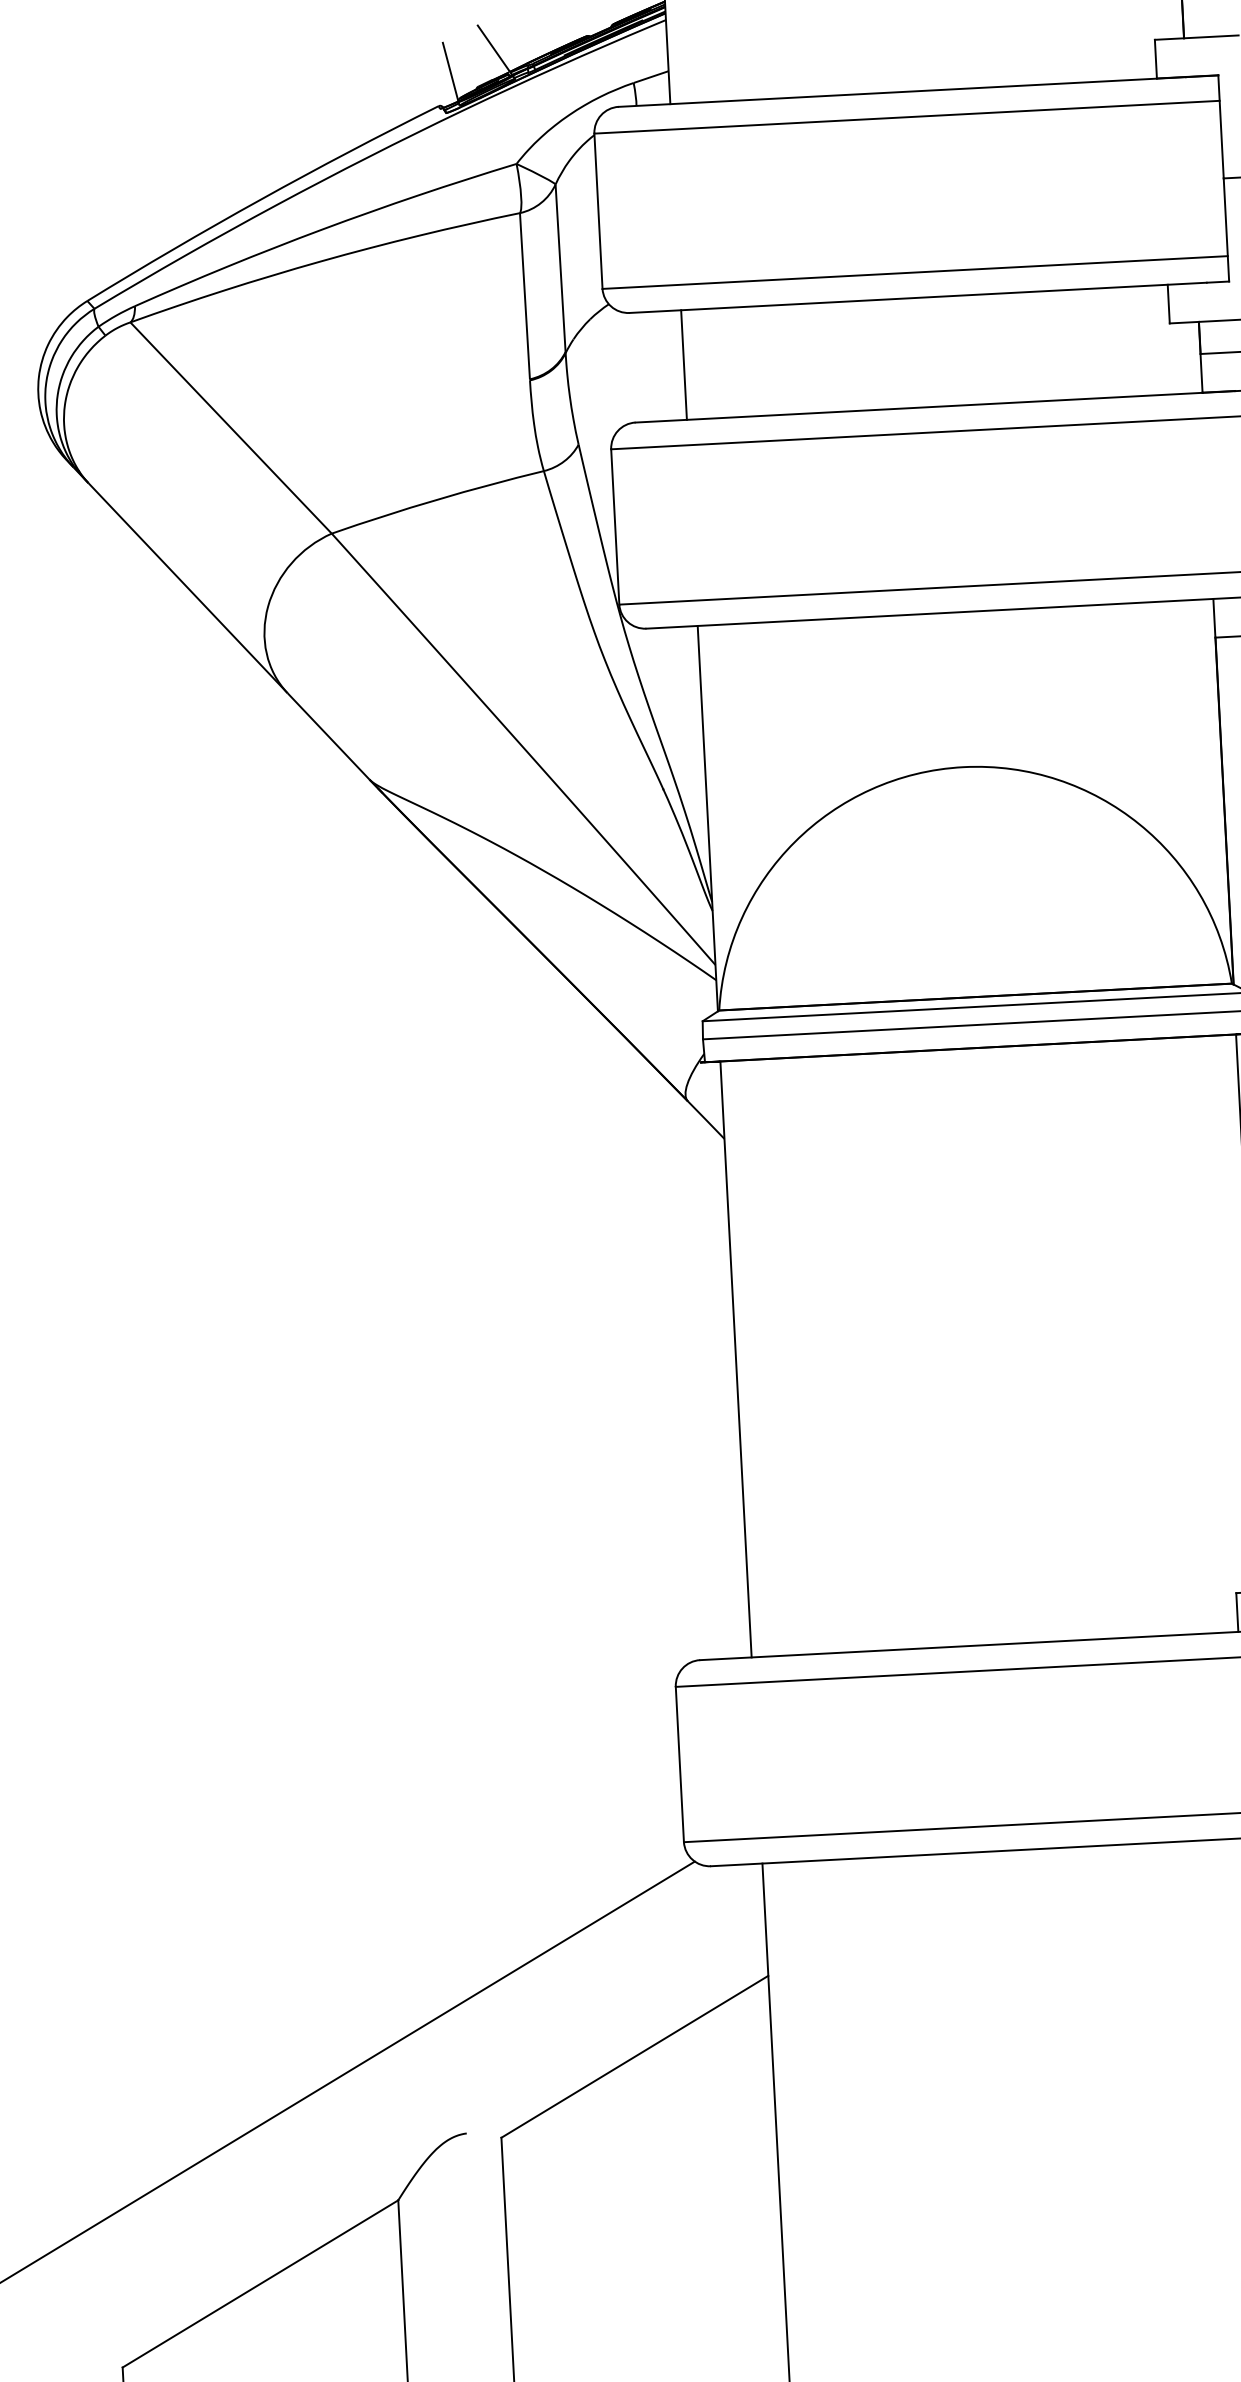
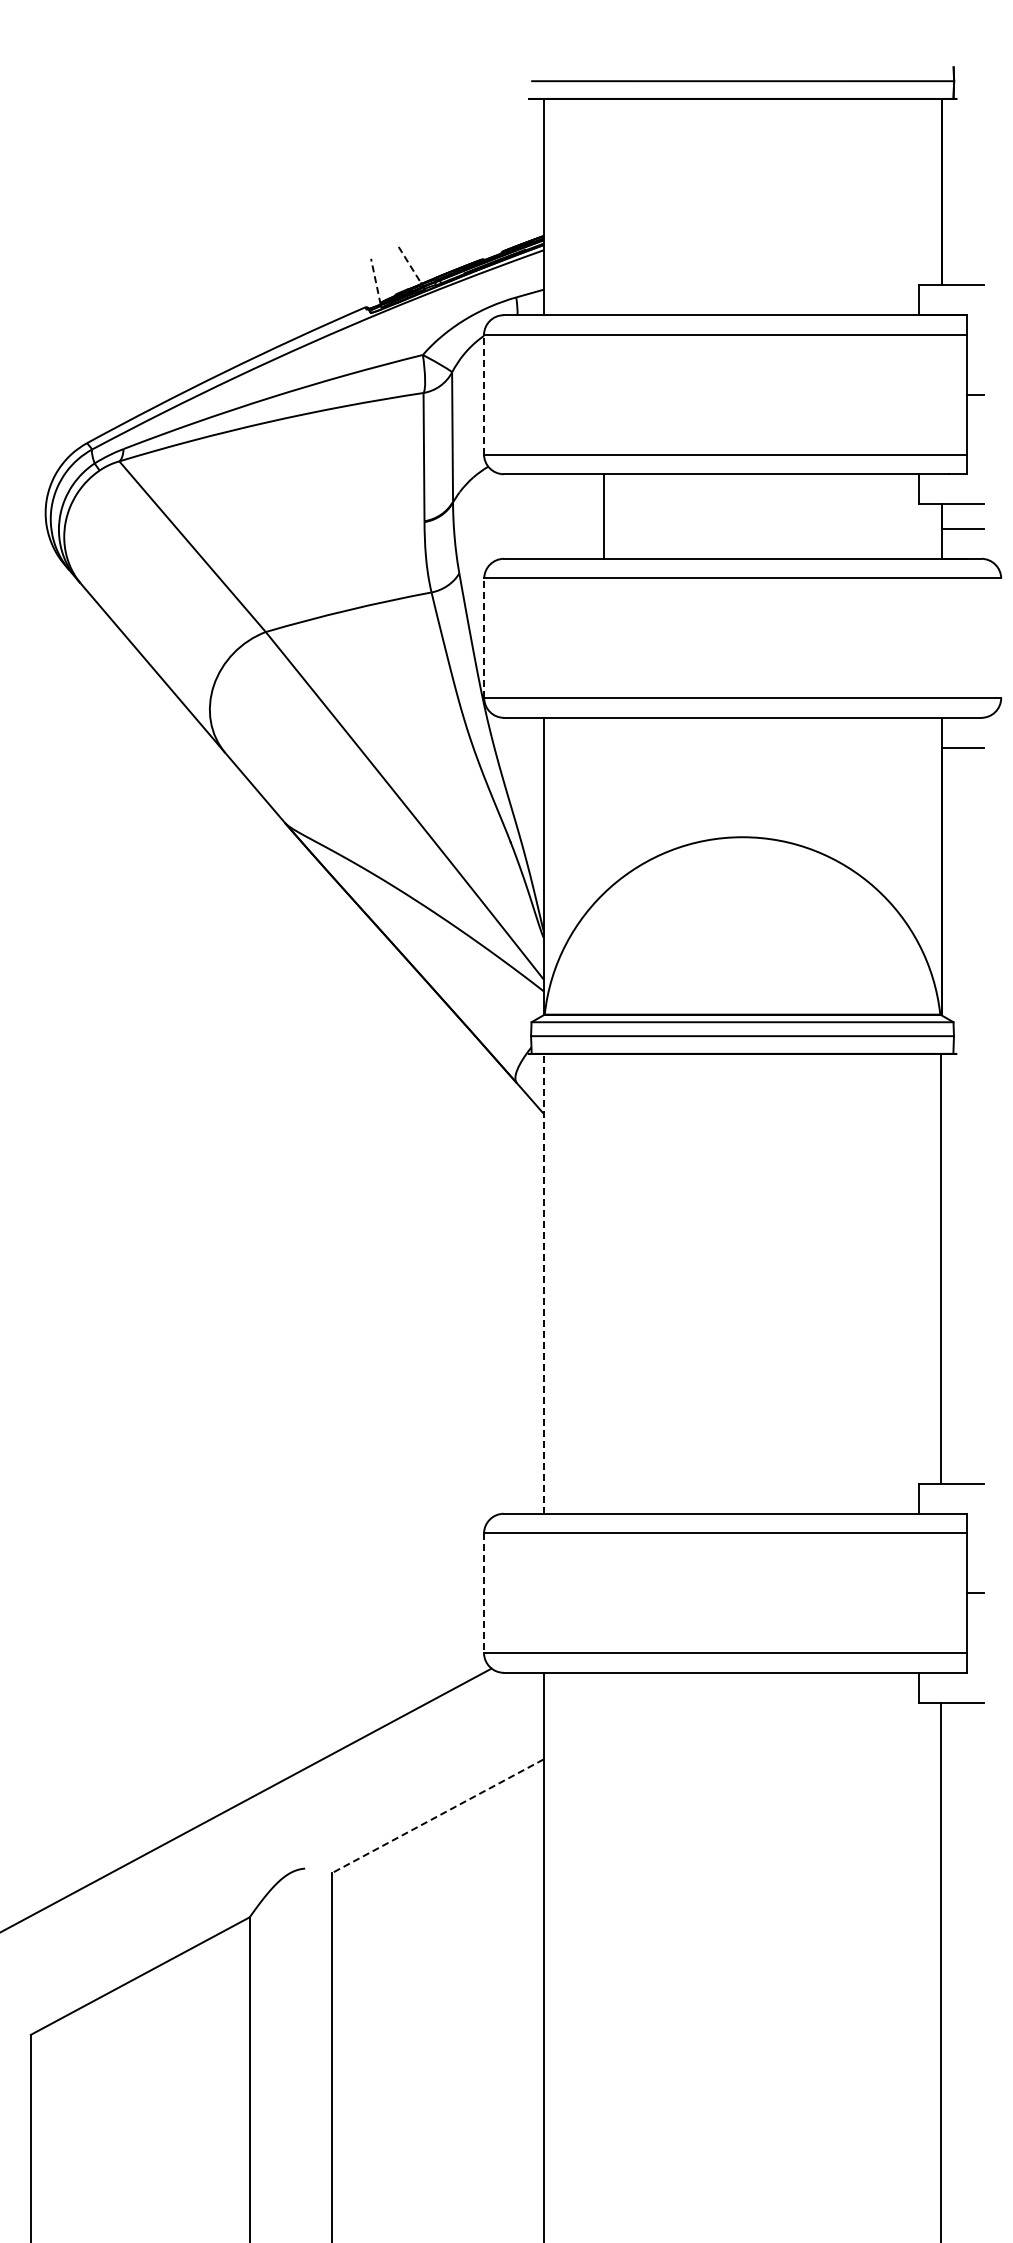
line: (494, 48) -> (410, 265), solid -> dashed
line: (450, 71) -> (375, 281), solid -> dashed
line: (599, 210) -> (484, 394), solid -> dashed
line: (683, 365) -> (603, 516), moved
line: (615, 527) -> (484, 638), solid -> dashed
line: (735, 1359) -> (543, 1283), solid -> dashed
line: (680, 1764) -> (484, 1593), solid -> dashed
line: (634, 2056) -> (437, 1816), solid -> dashed

